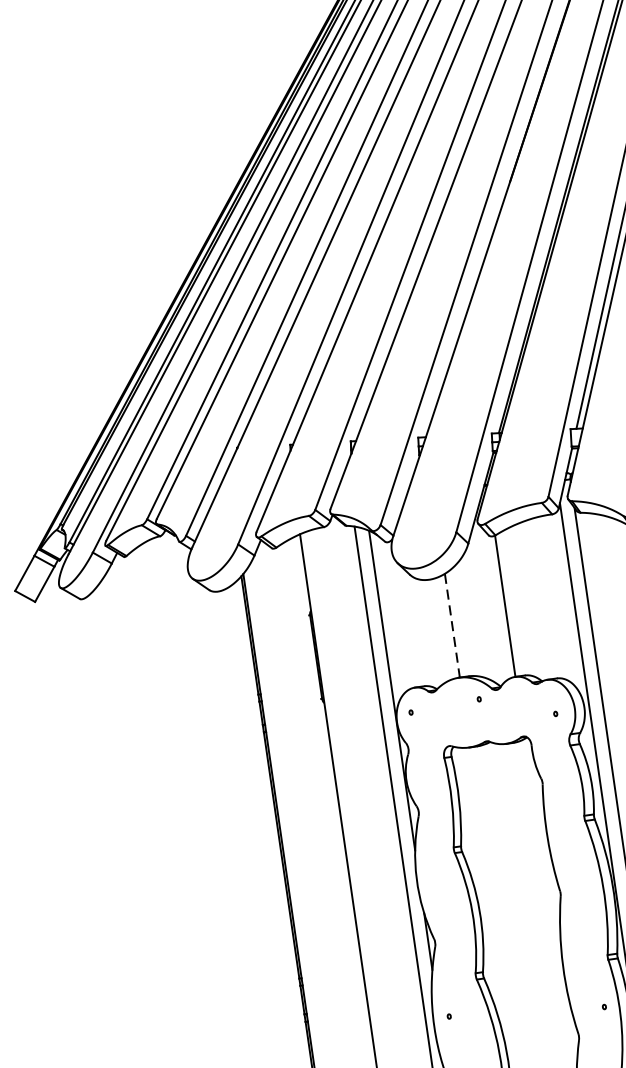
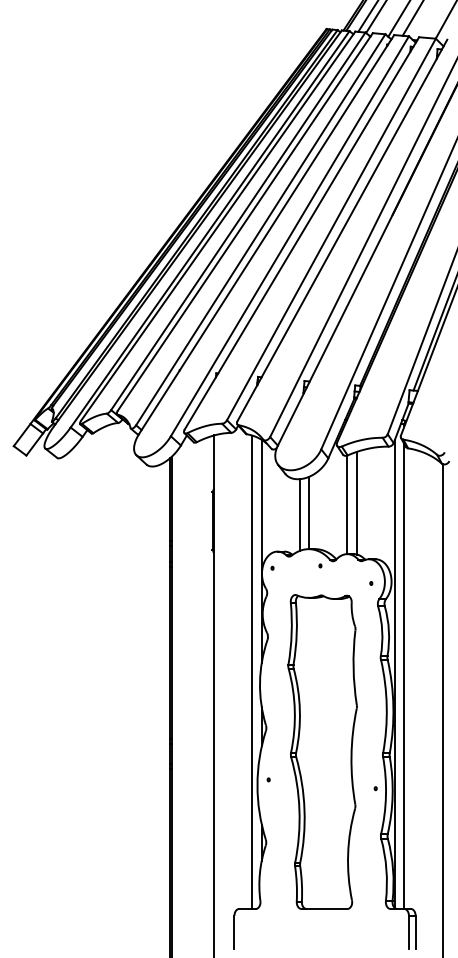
line: (517, 600) -> (356, 502), added
line: (452, 626) -> (309, 513), dashed -> solid
line: (438, 629) -> (299, 514), added

